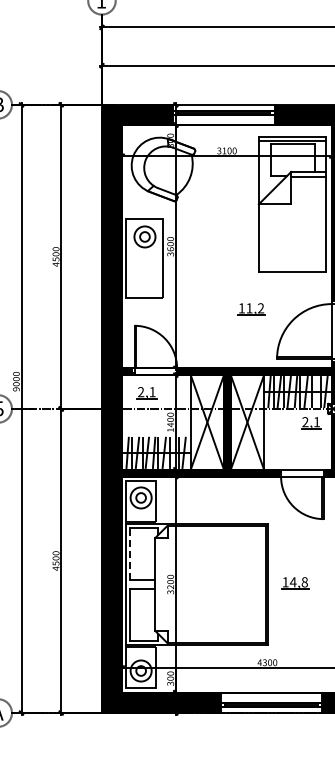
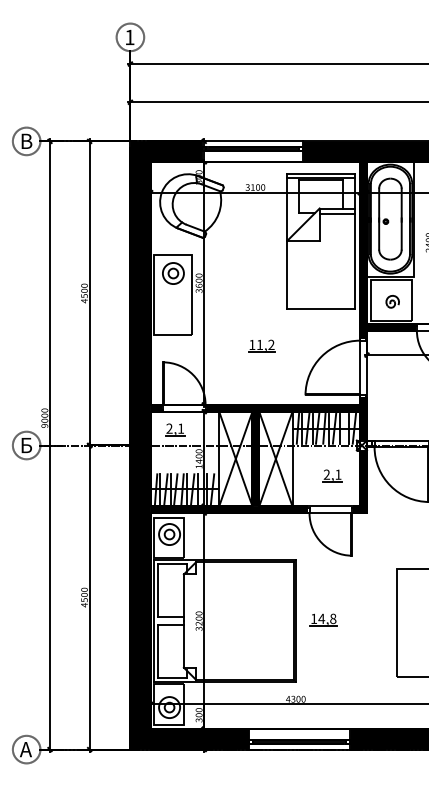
part: (251, 308) -> (261, 345), moved
part: (311, 422) -> (332, 475), moved
line: (130, 553) -> (158, 590), dashed -> solid

